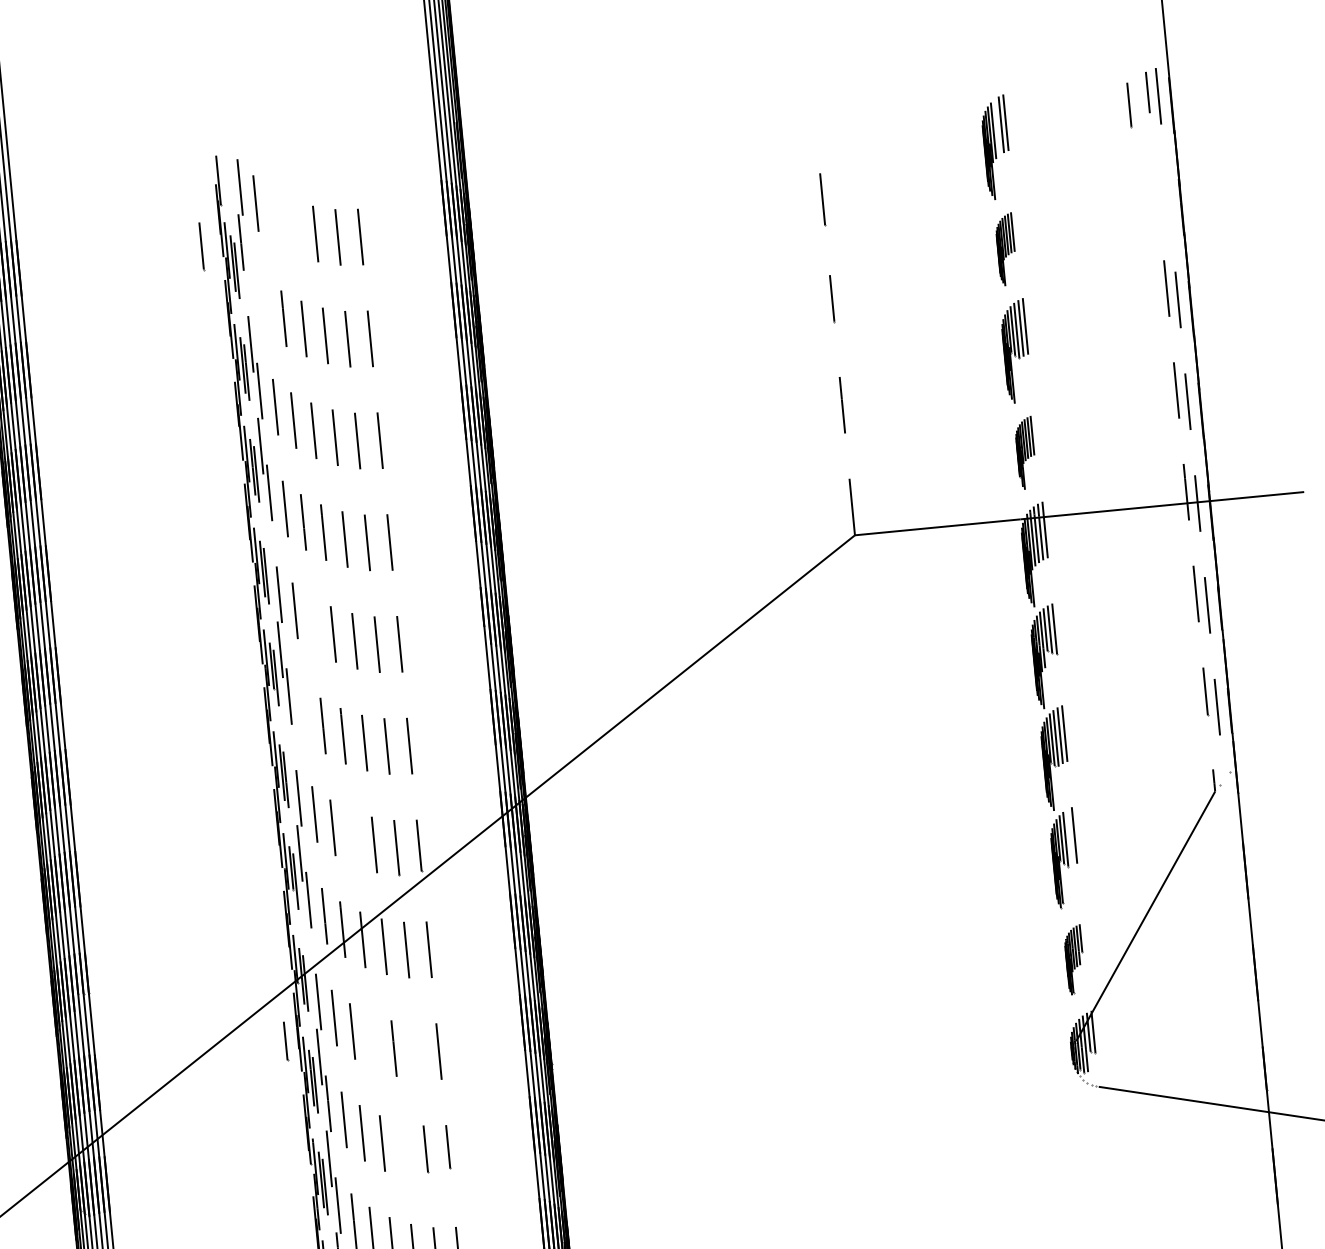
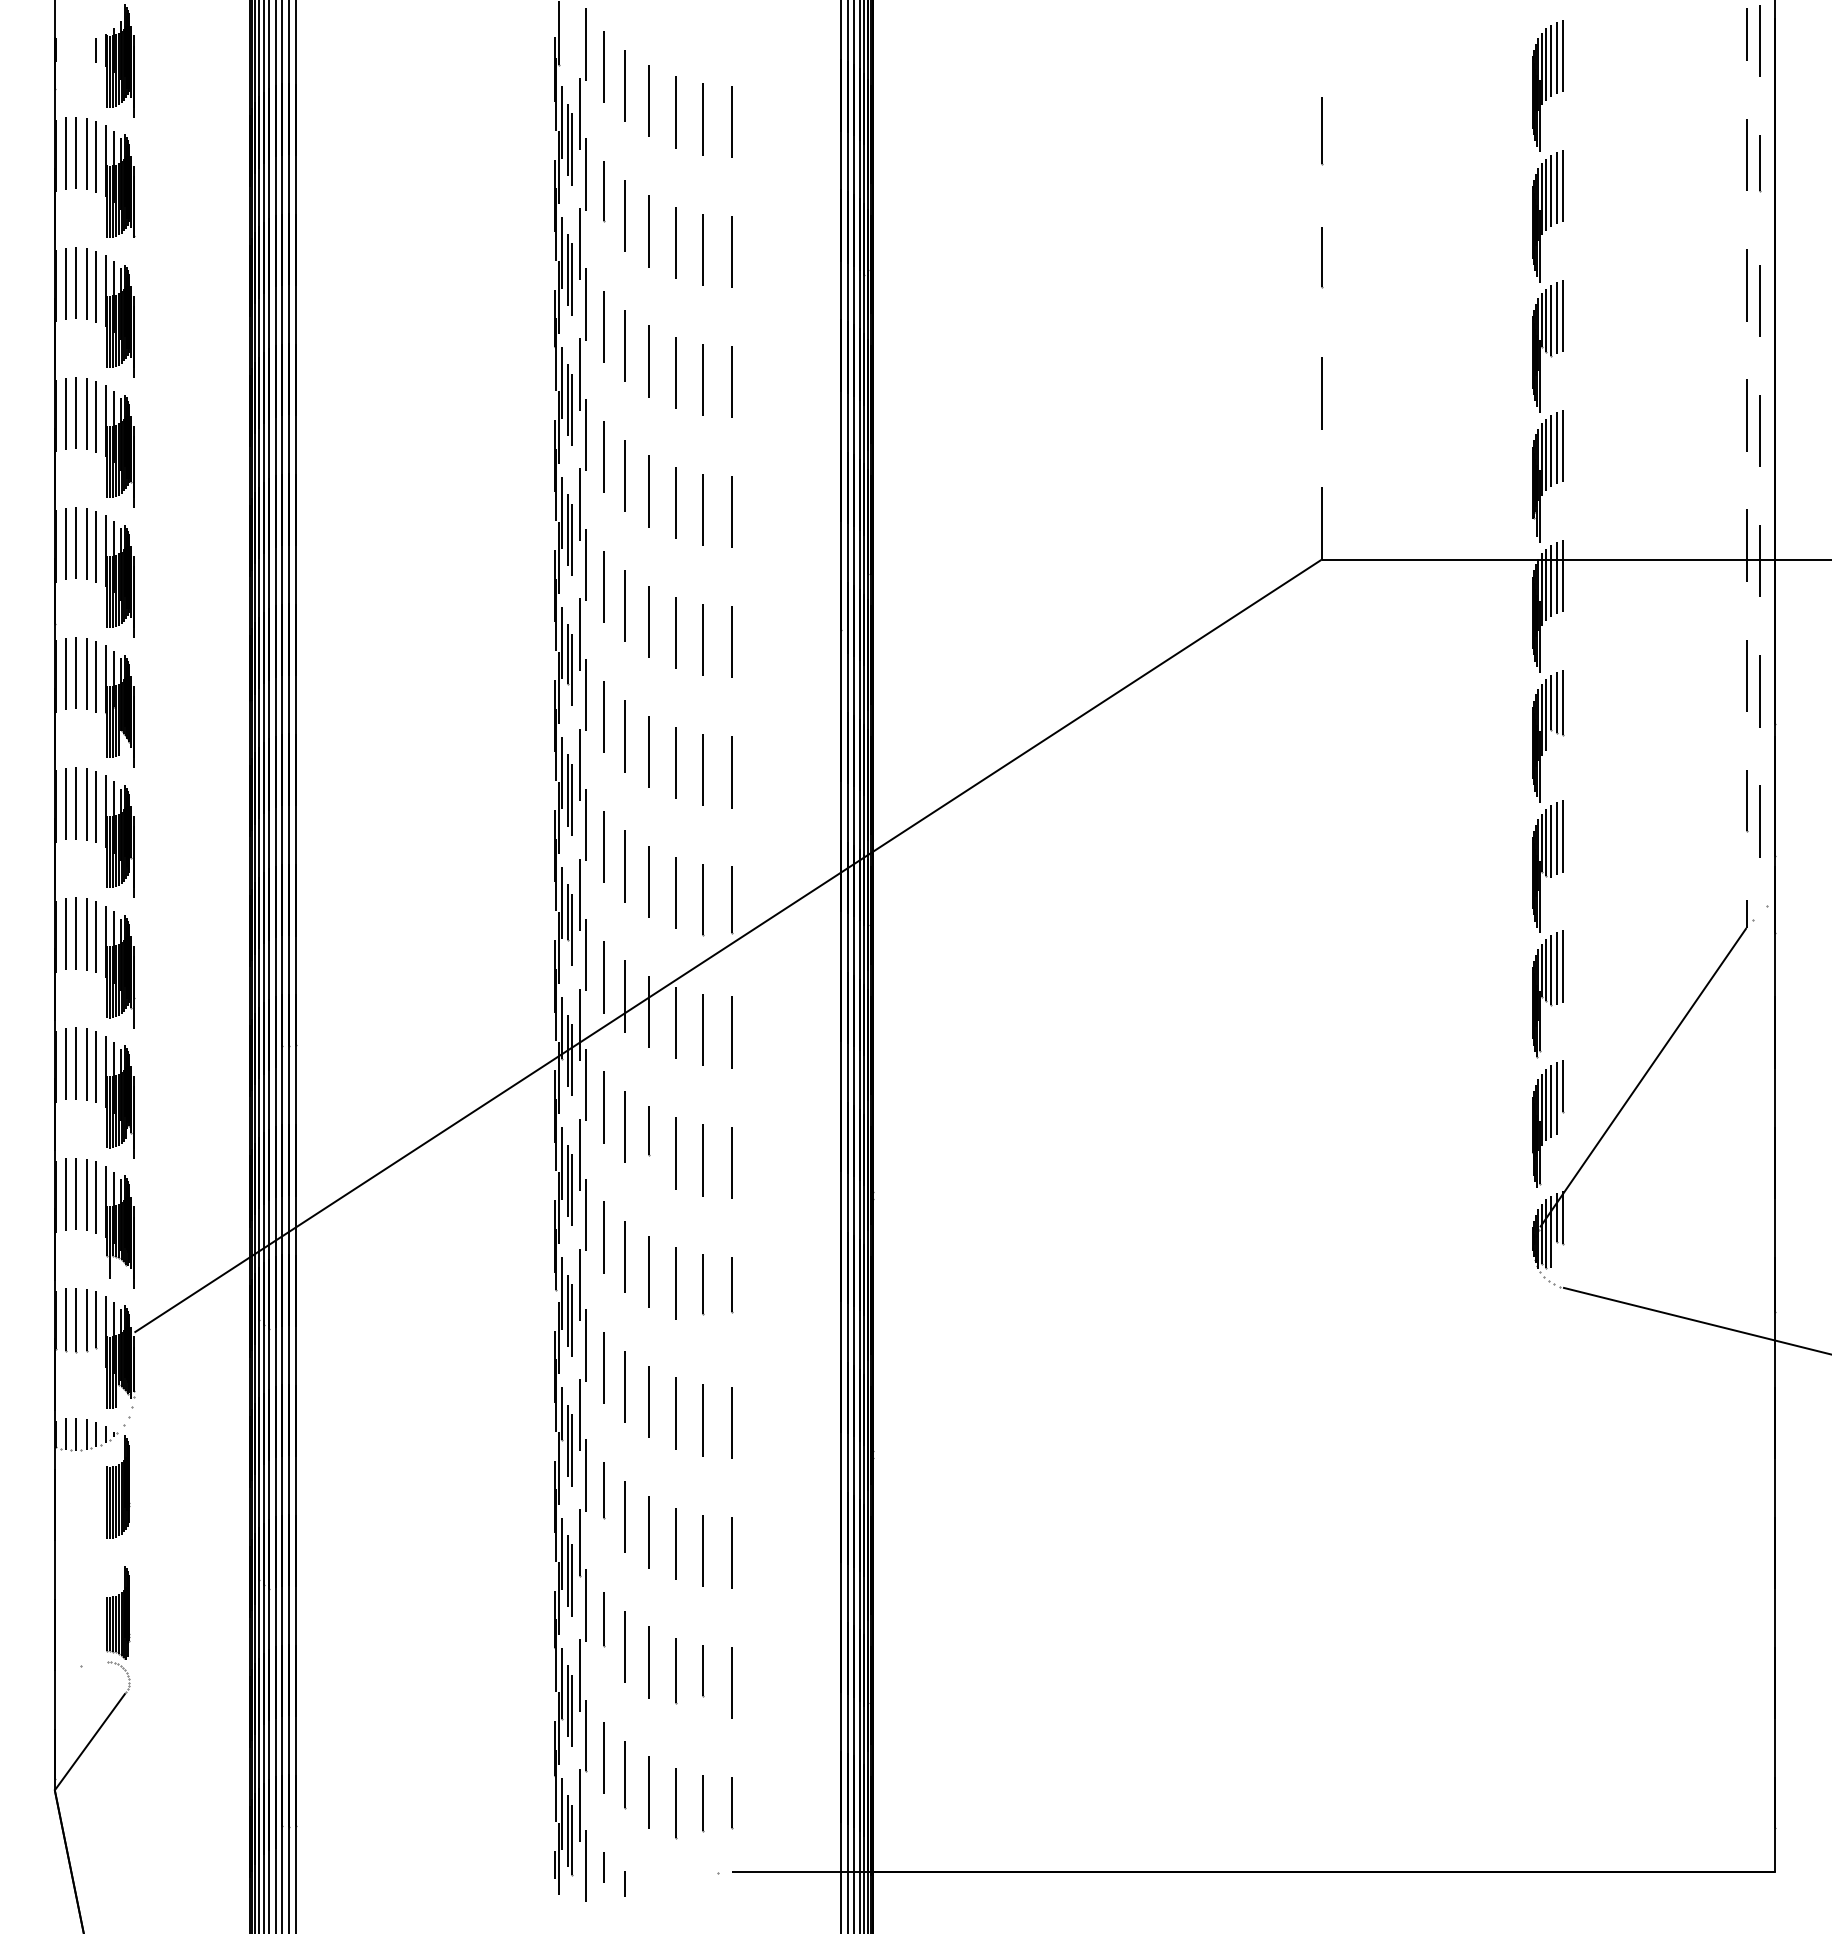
line: (1130, 105) -> (1760, 163), moved
line: (997, 127) -> (1551, 60), added
line: (1156, 186) -> (1746, 155), added
line: (274, 216) -> (625, 85), added
line: (294, 227) -> (649, 101), added
line: (202, 246) -> (604, 191), moved
part: (1005, 249) -> (1547, 216), size x1.43
line: (249, 289) -> (585, 174), added
part: (1025, 453) -> (1547, 476), size x1.43
line: (270, 547) -> (580, 504), added
line: (313, 624) -> (625, 606), added
line: (304, 712) -> (603, 717), added
line: (290, 751) -> (580, 764), added
line: (353, 837) -> (649, 881), added
line: (1070, 837) -> (1557, 968), added
line: (309, 954) -> (580, 1024), added
part: (1074, 959) -> (1548, 1123), size x1.43
line: (285, 1041) -> (649, 1131), moved
line: (415, 1052) -> (702, 1160), added
line: (403, 1150) -> (675, 1283), added

